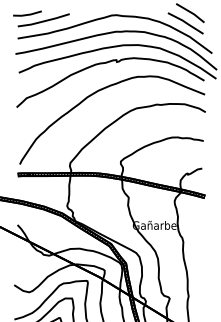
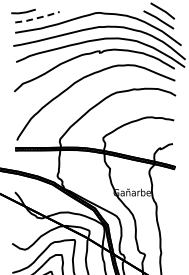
line: (44, 20) -> (38, 17), solid -> dashed

